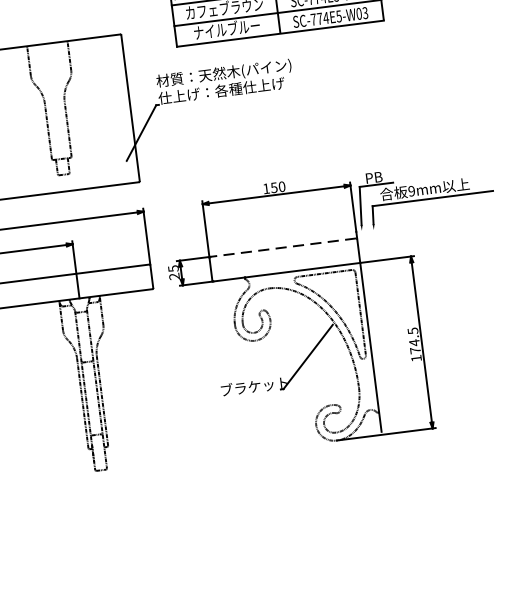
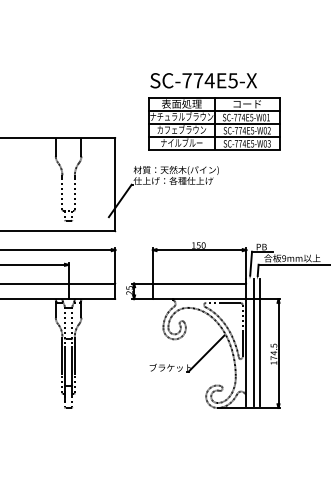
line: (283, 247) -> (199, 283), dashed -> solid
line: (389, 328) -> (259, 342), added
line: (381, 329) -> (254, 342), added

